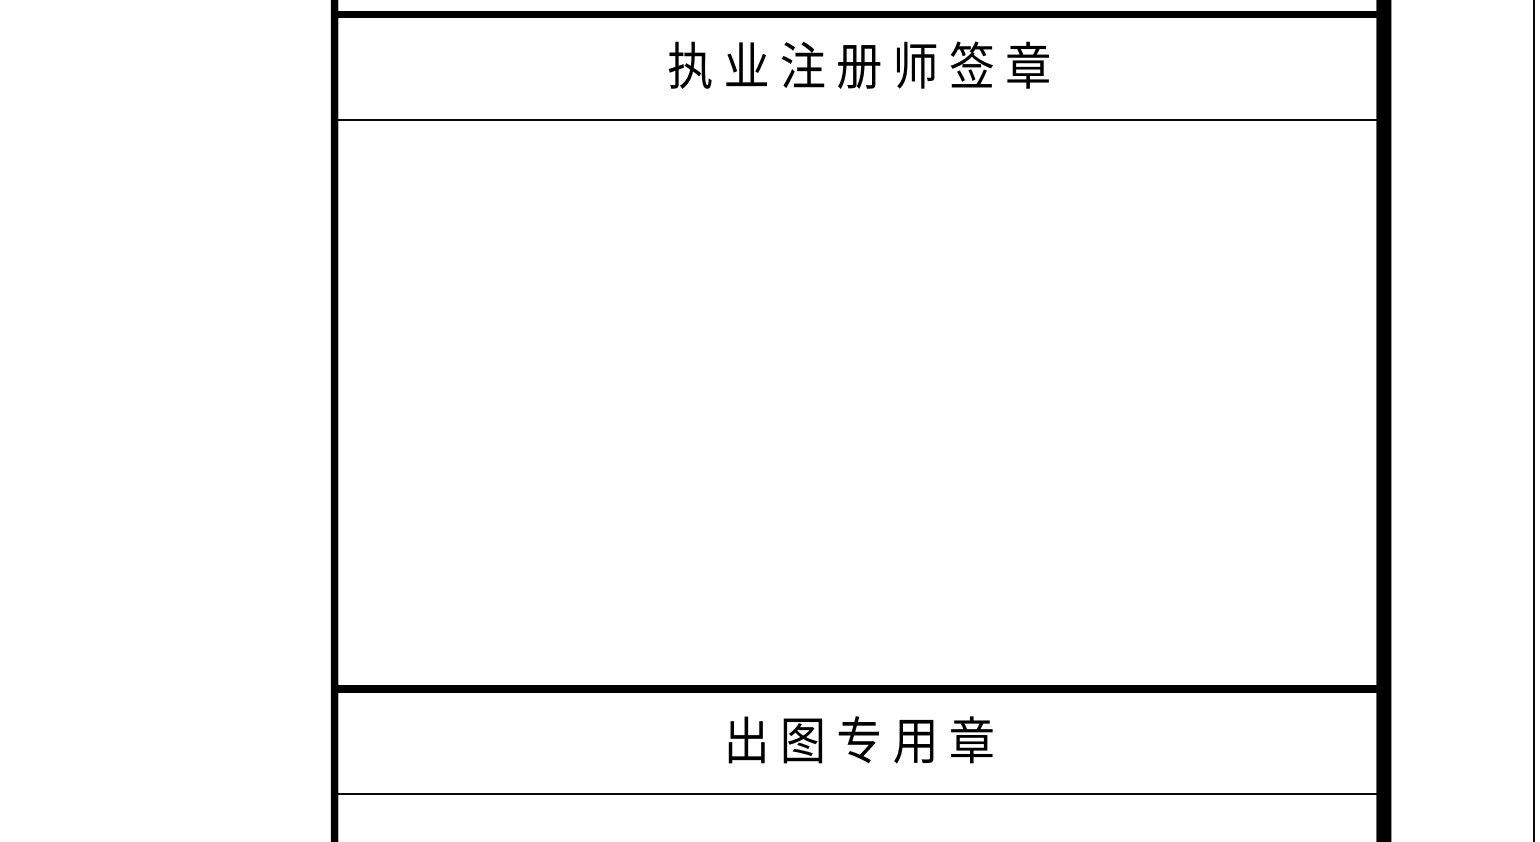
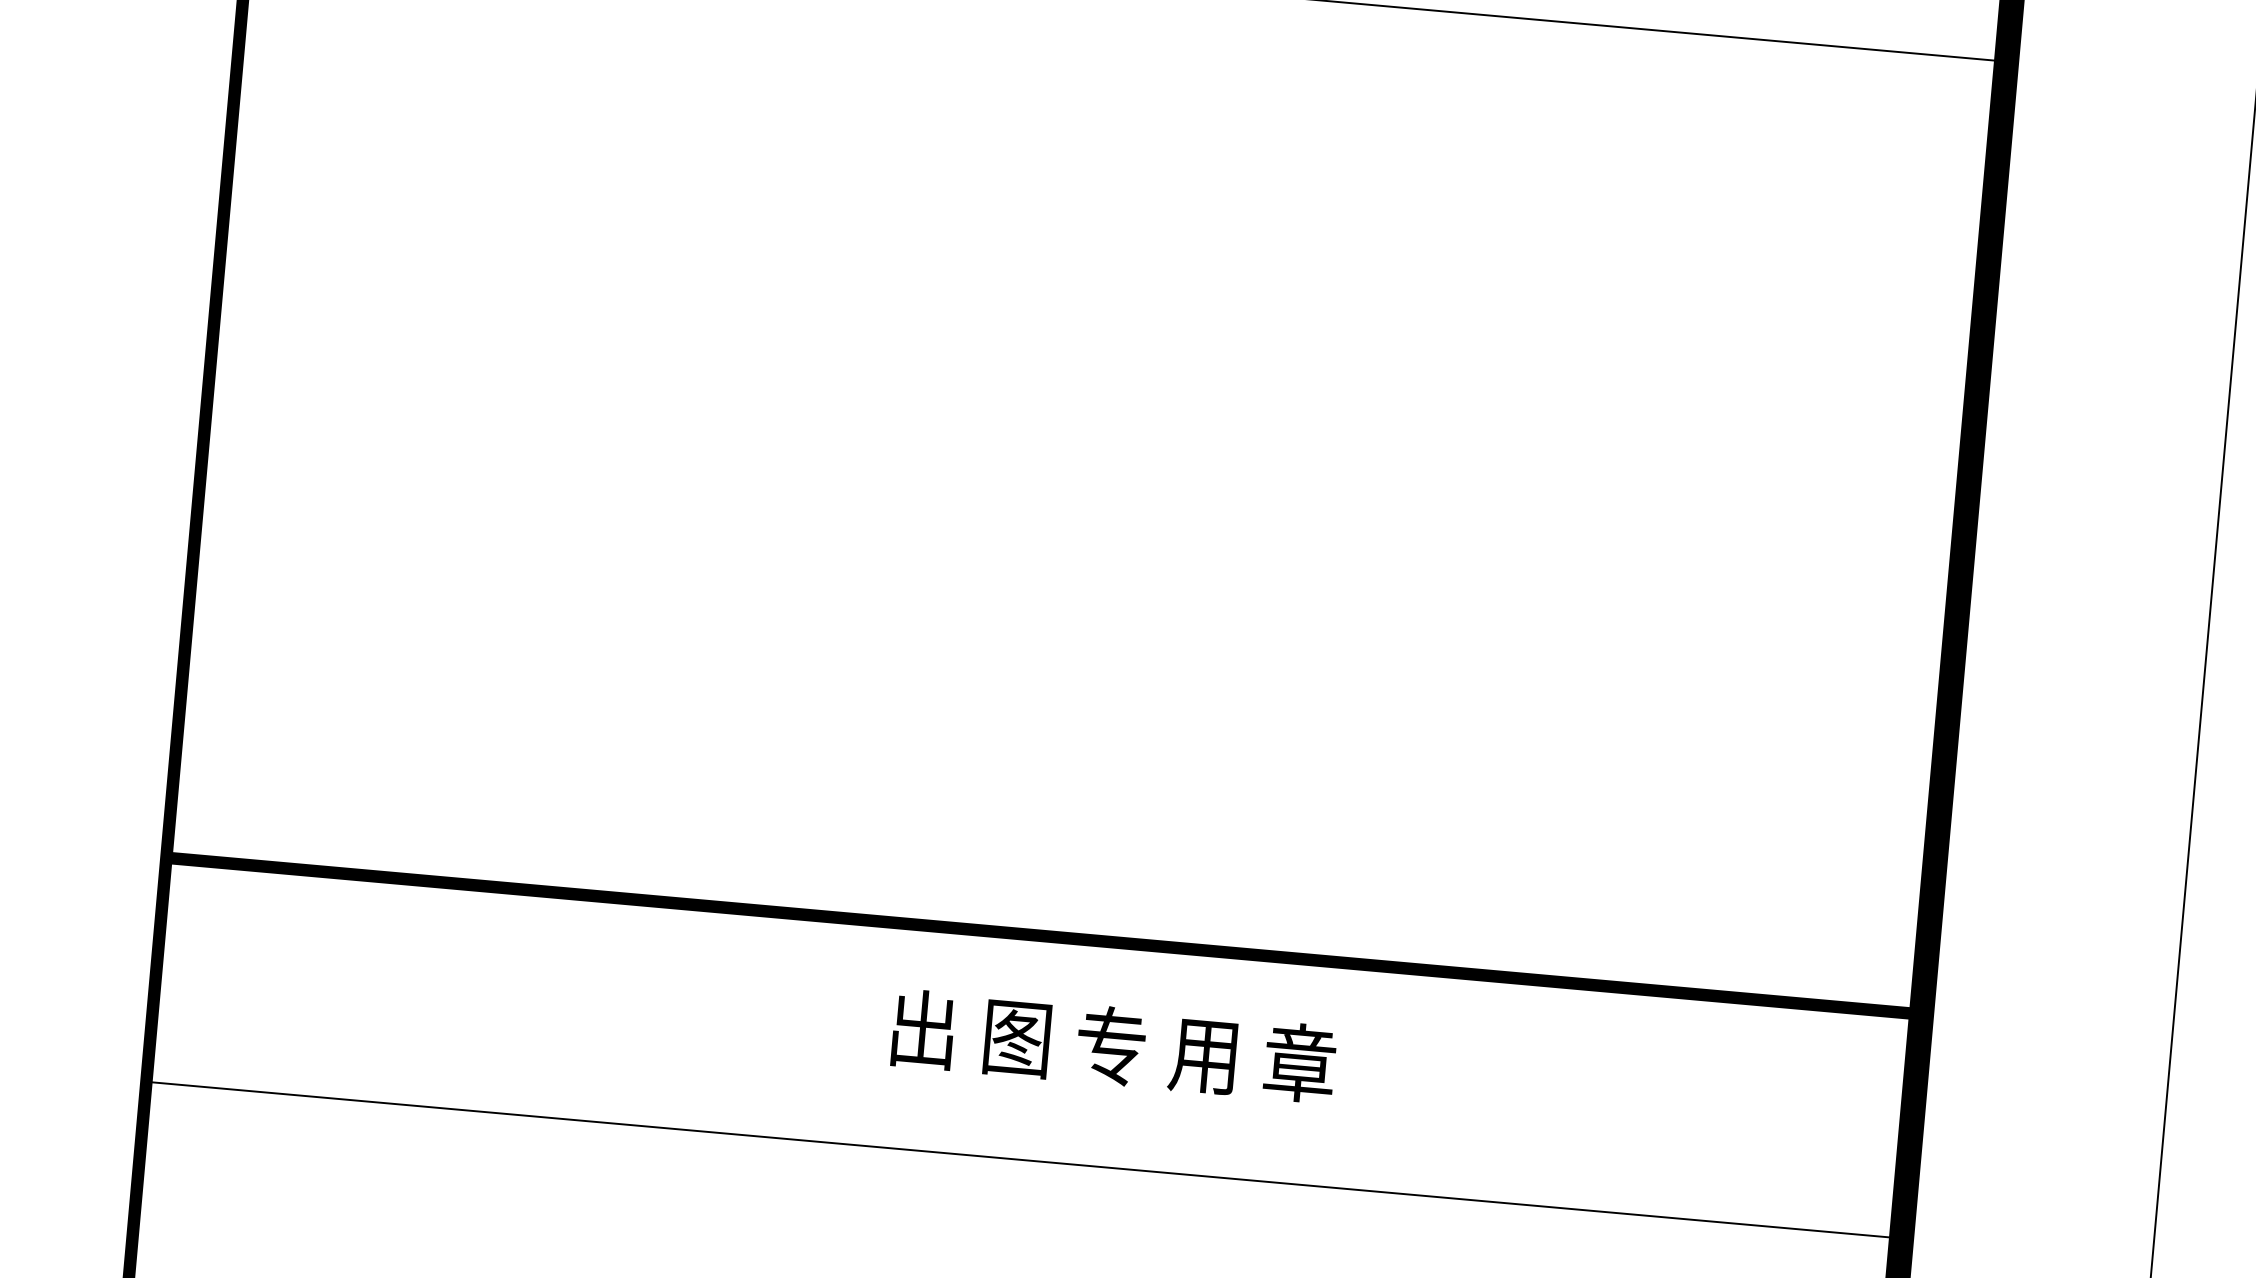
text: (860, 739) -> (1113, 1045), moved
line: (858, 794) -> (1022, 1160), moved

